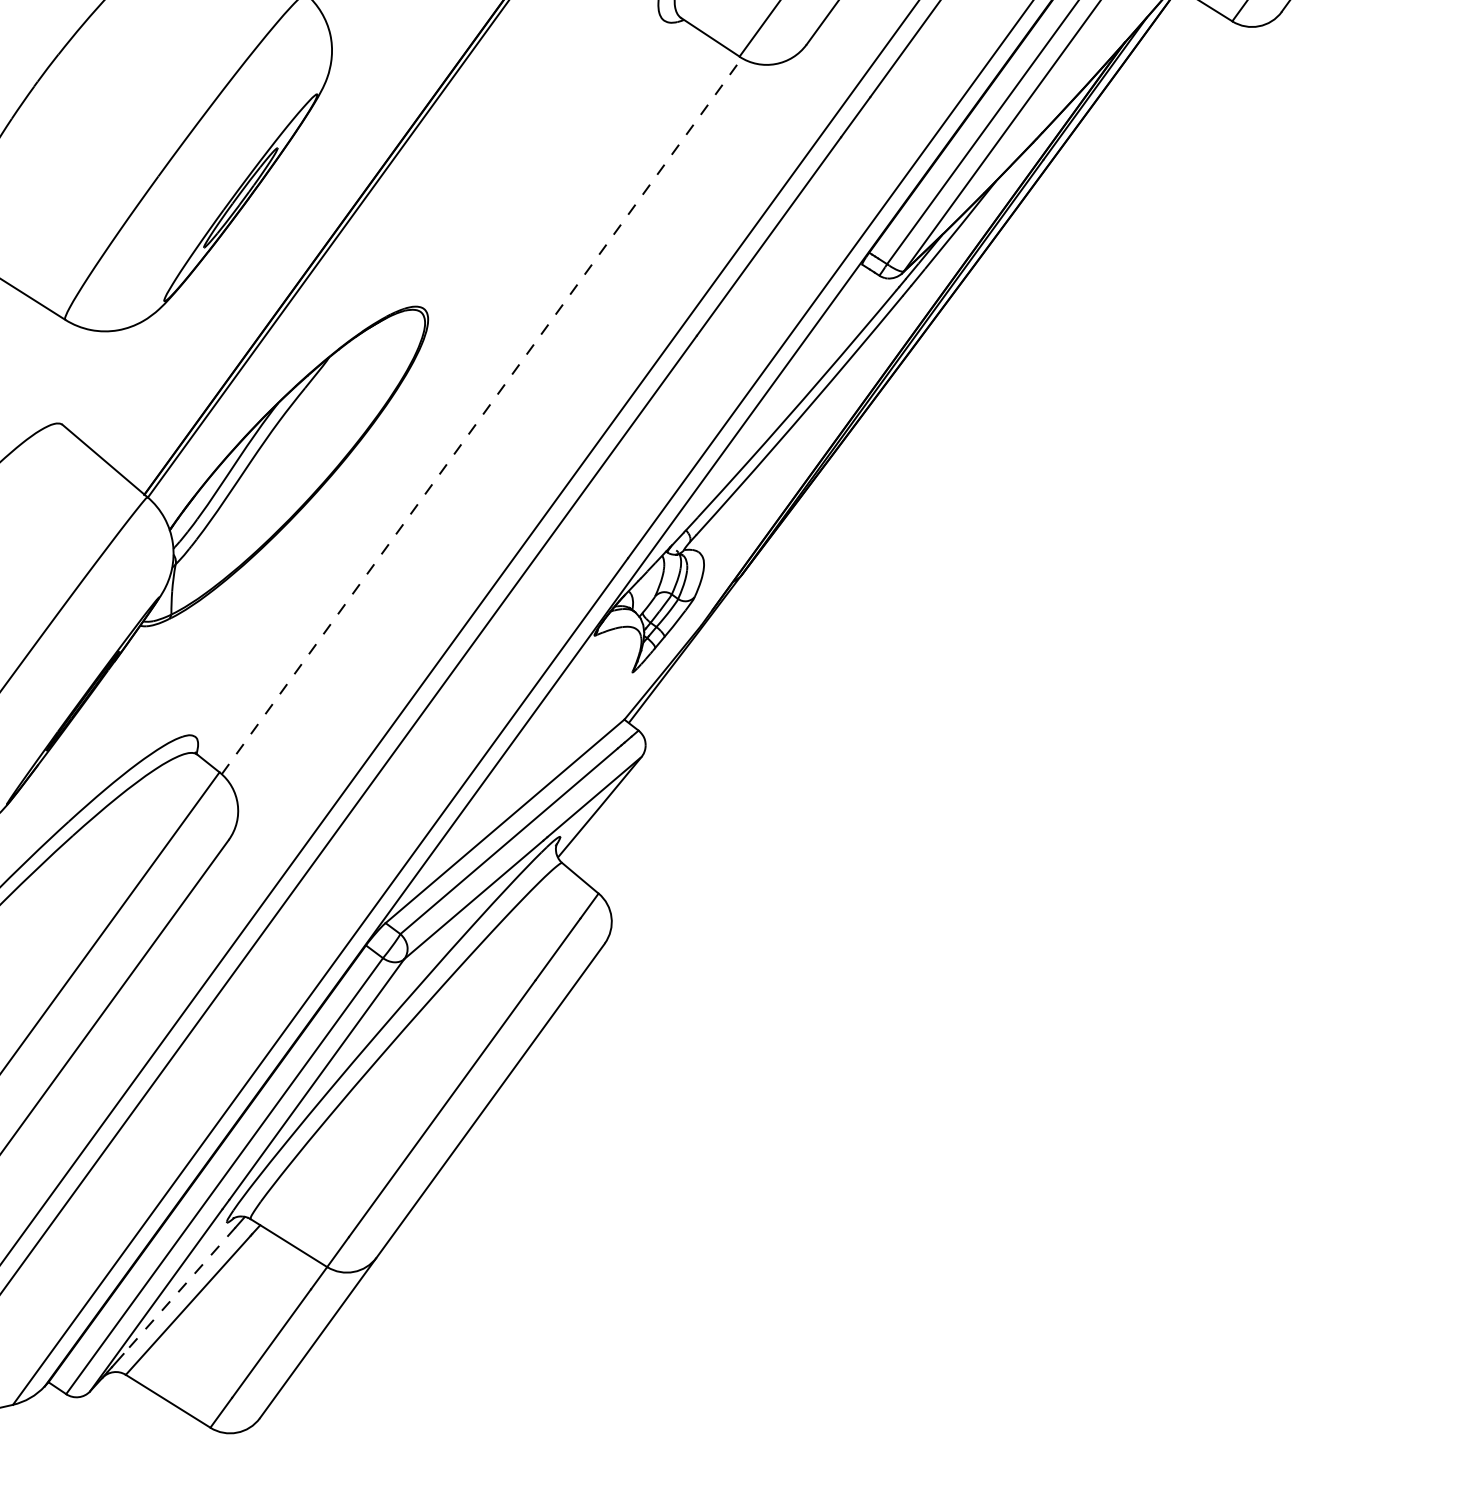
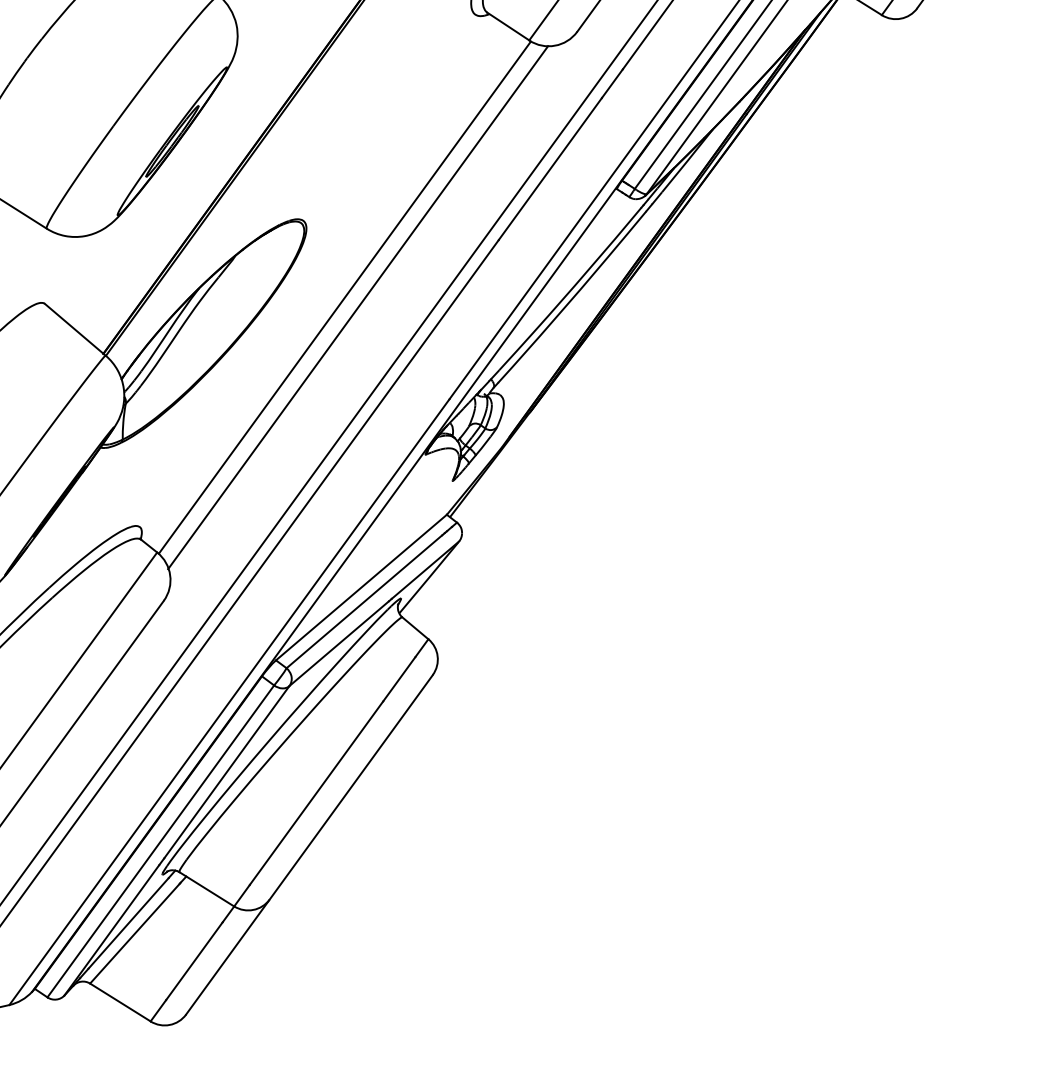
line: (482, 415) -> (345, 297), dashed -> solid
line: (500, 429) -> (358, 307), added
line: (179, 1290) -> (128, 923), dashed -> solid

